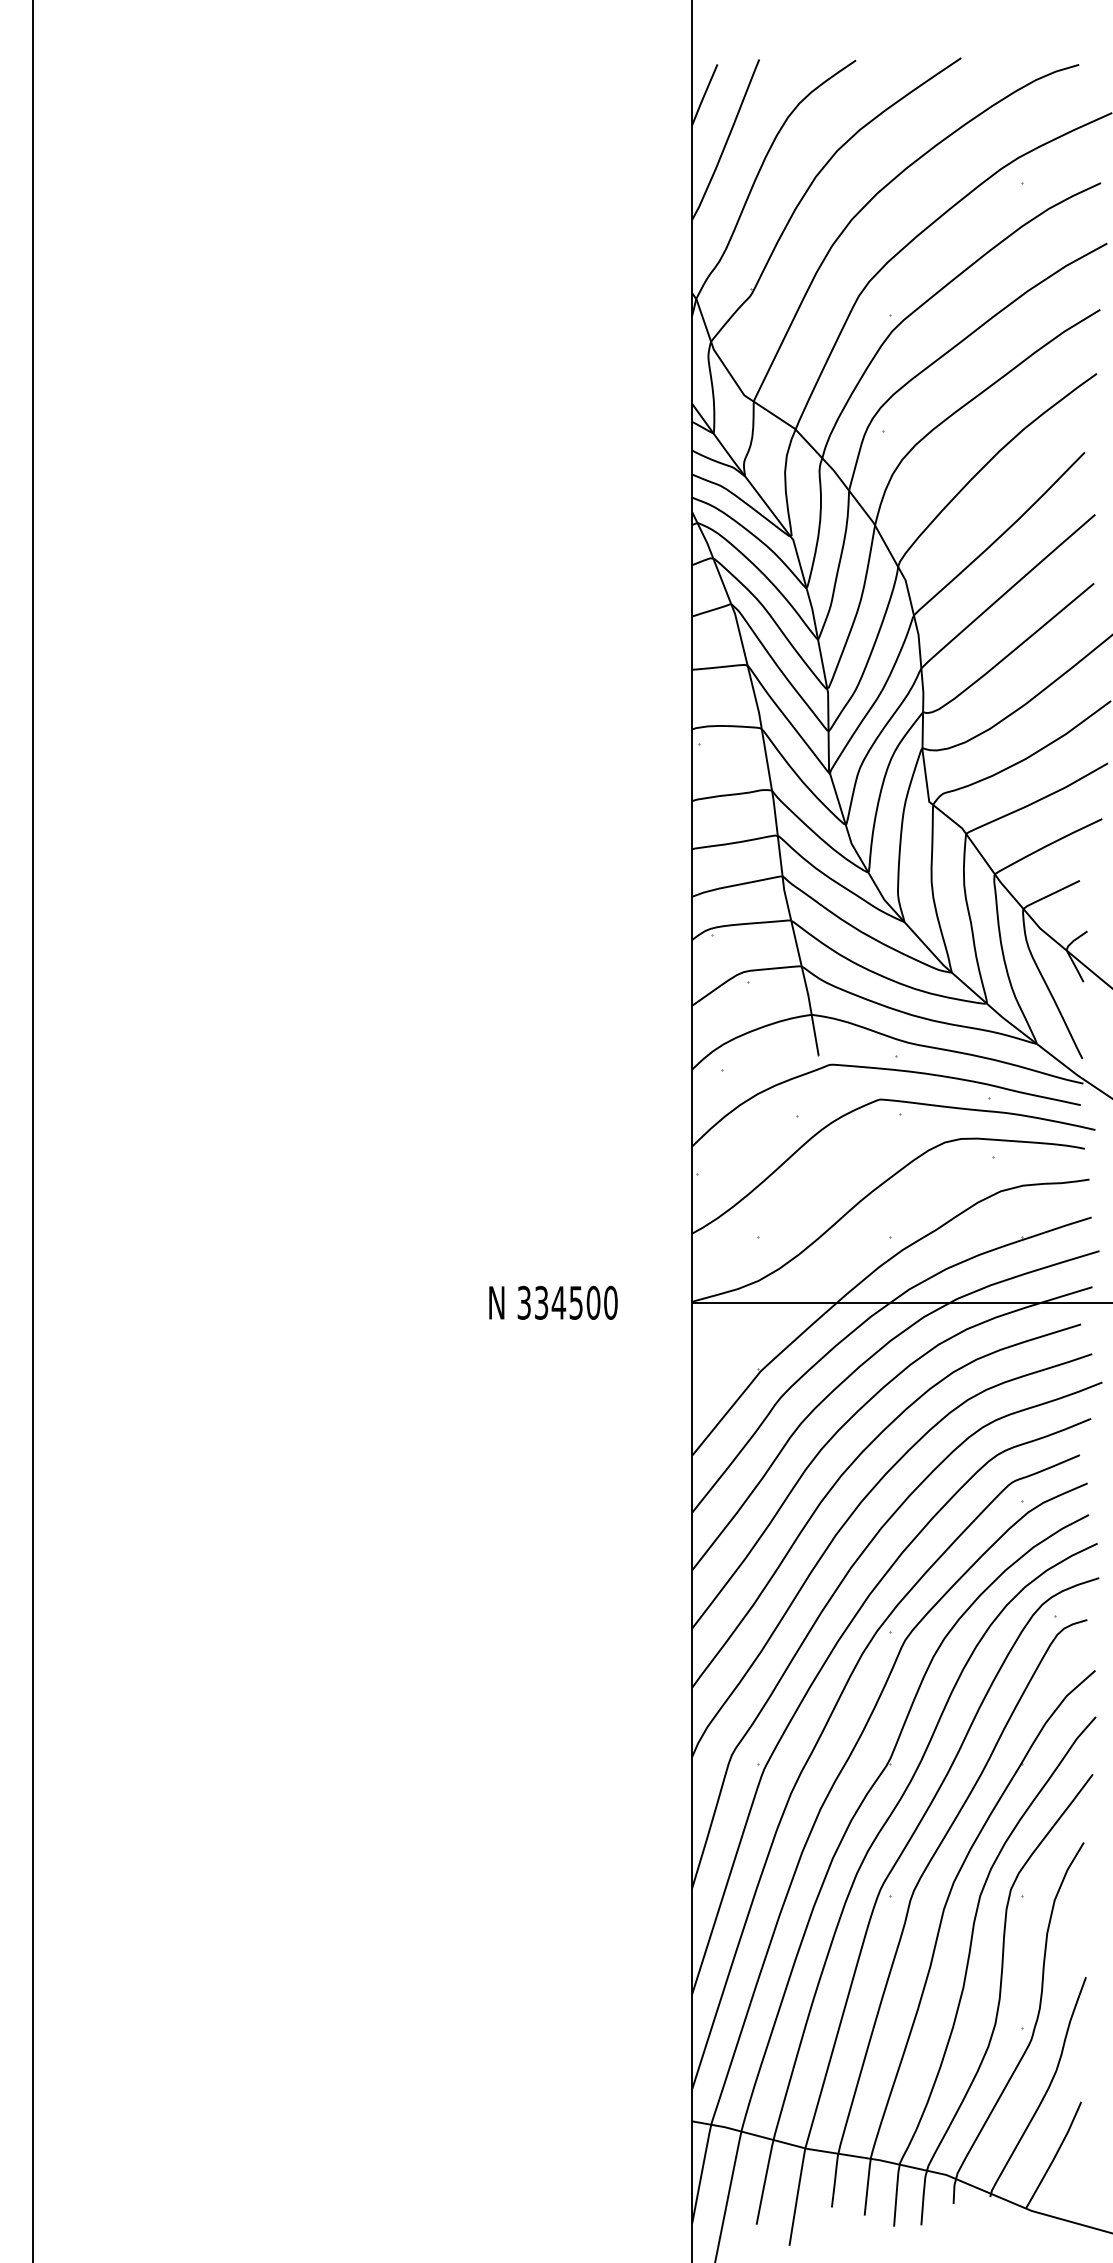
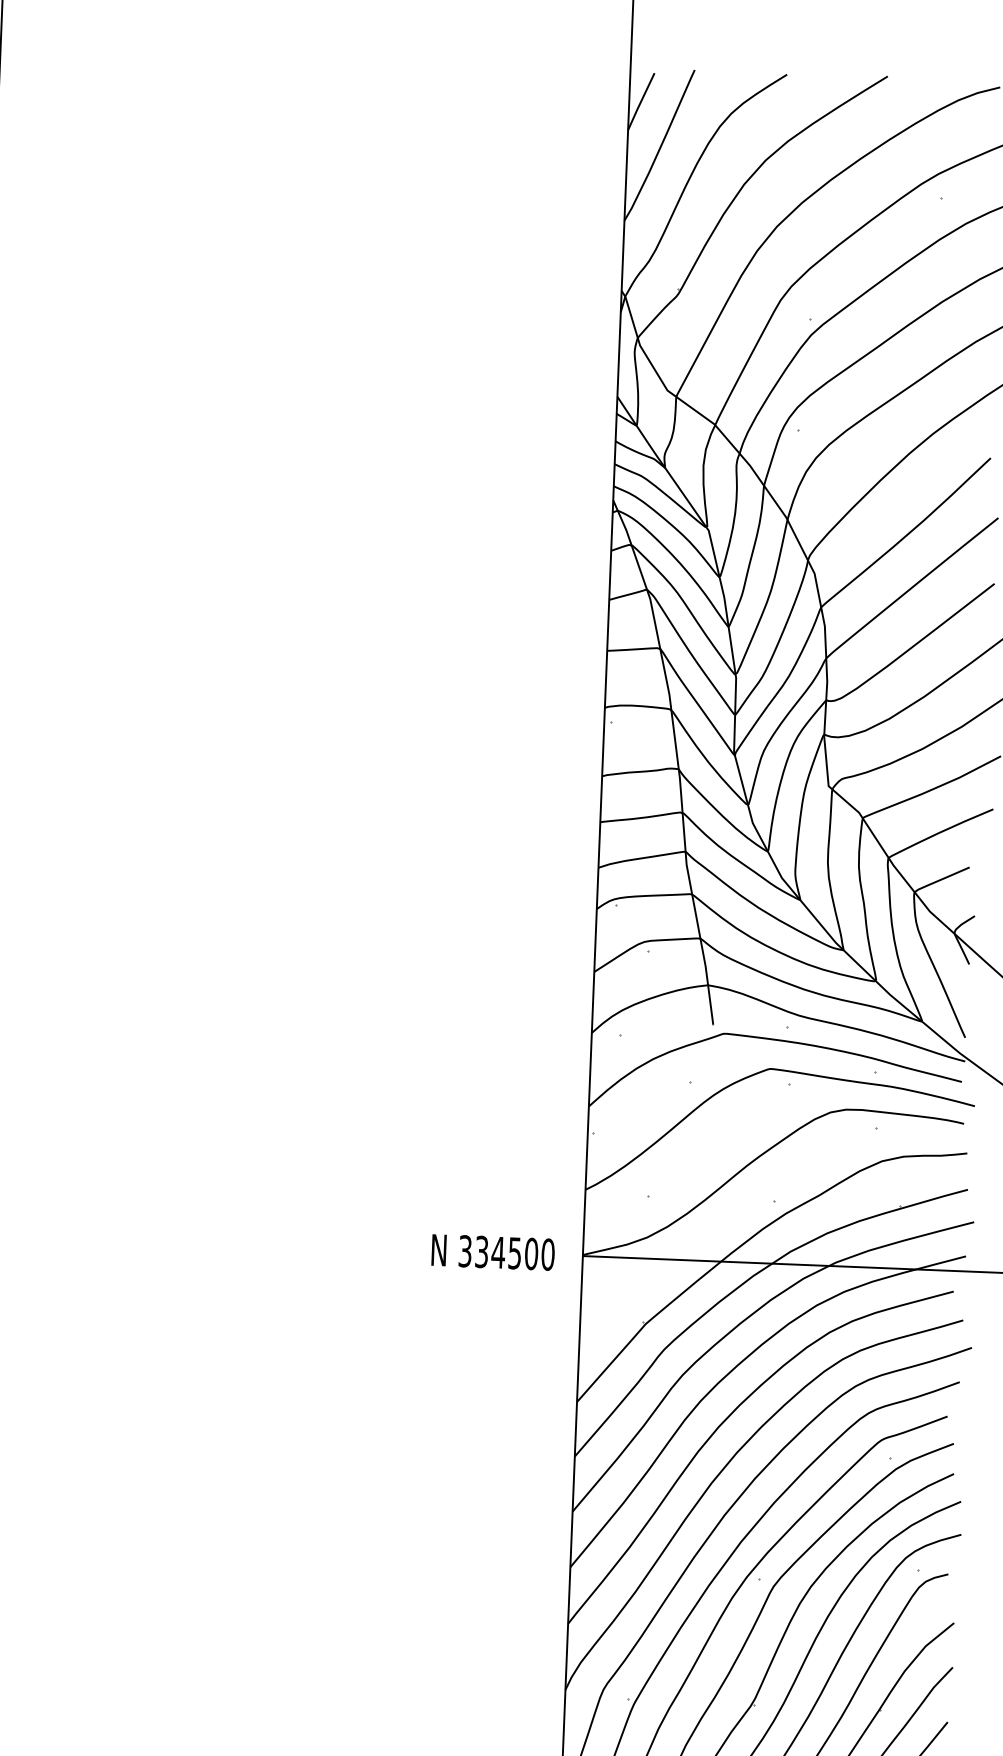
text: (553, 1302) -> (493, 1252), moved

